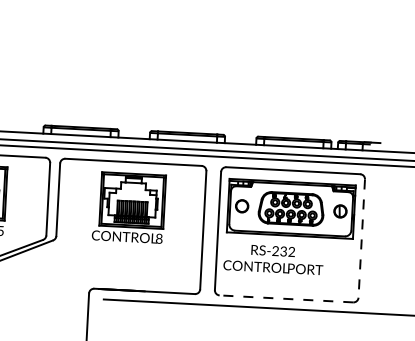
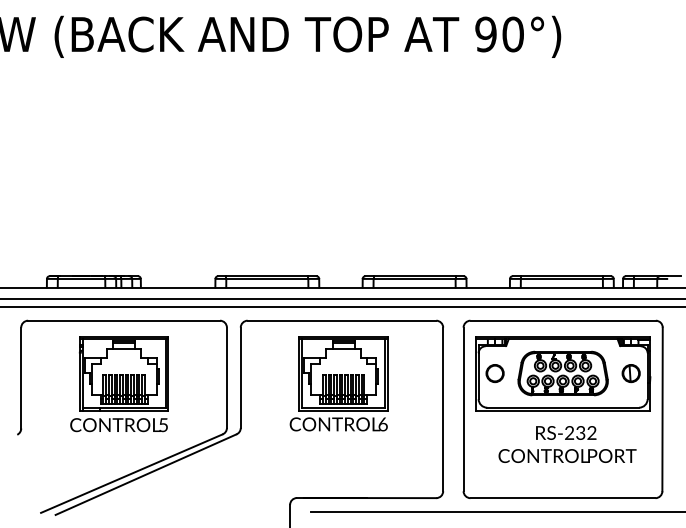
text: (158, 238) -> (382, 423), 8 -> 6
line: (361, 238) -> (662, 409), dashed -> solid
text: (273, 259) -> (567, 444), moved
line: (286, 299) -> (562, 498), dashed -> solid

